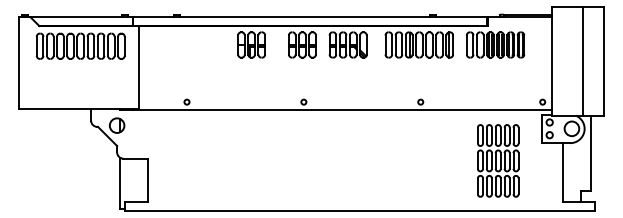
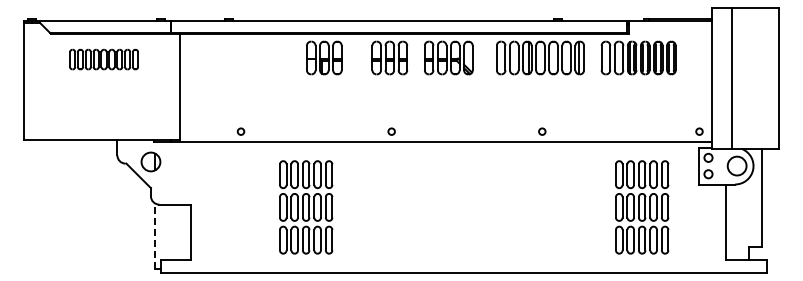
part: (80, 46) -> (103, 59), size x0.6
line: (583, 60) -> (732, 78), moved
part: (237, 160) -> (306, 207), added
line: (120, 182) -> (155, 235), solid -> dashed

